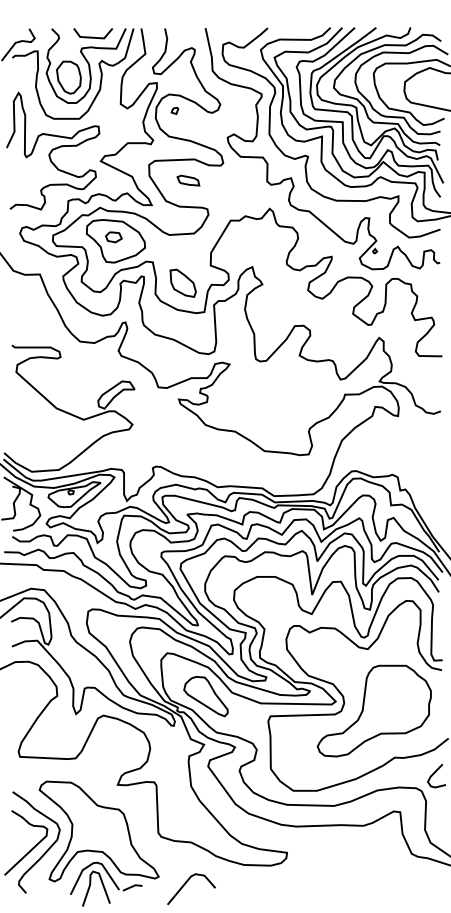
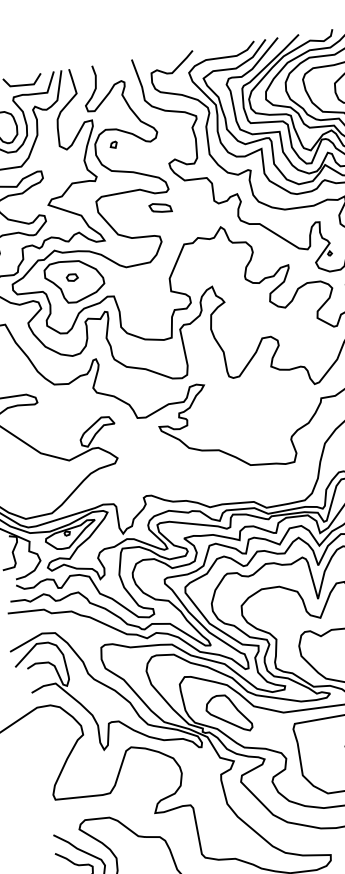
part: (188, 180) -> (160, 207), moved
part: (113, 237) -> (71, 277), size x0.7
part: (182, 282) -> (145, 311), removed

